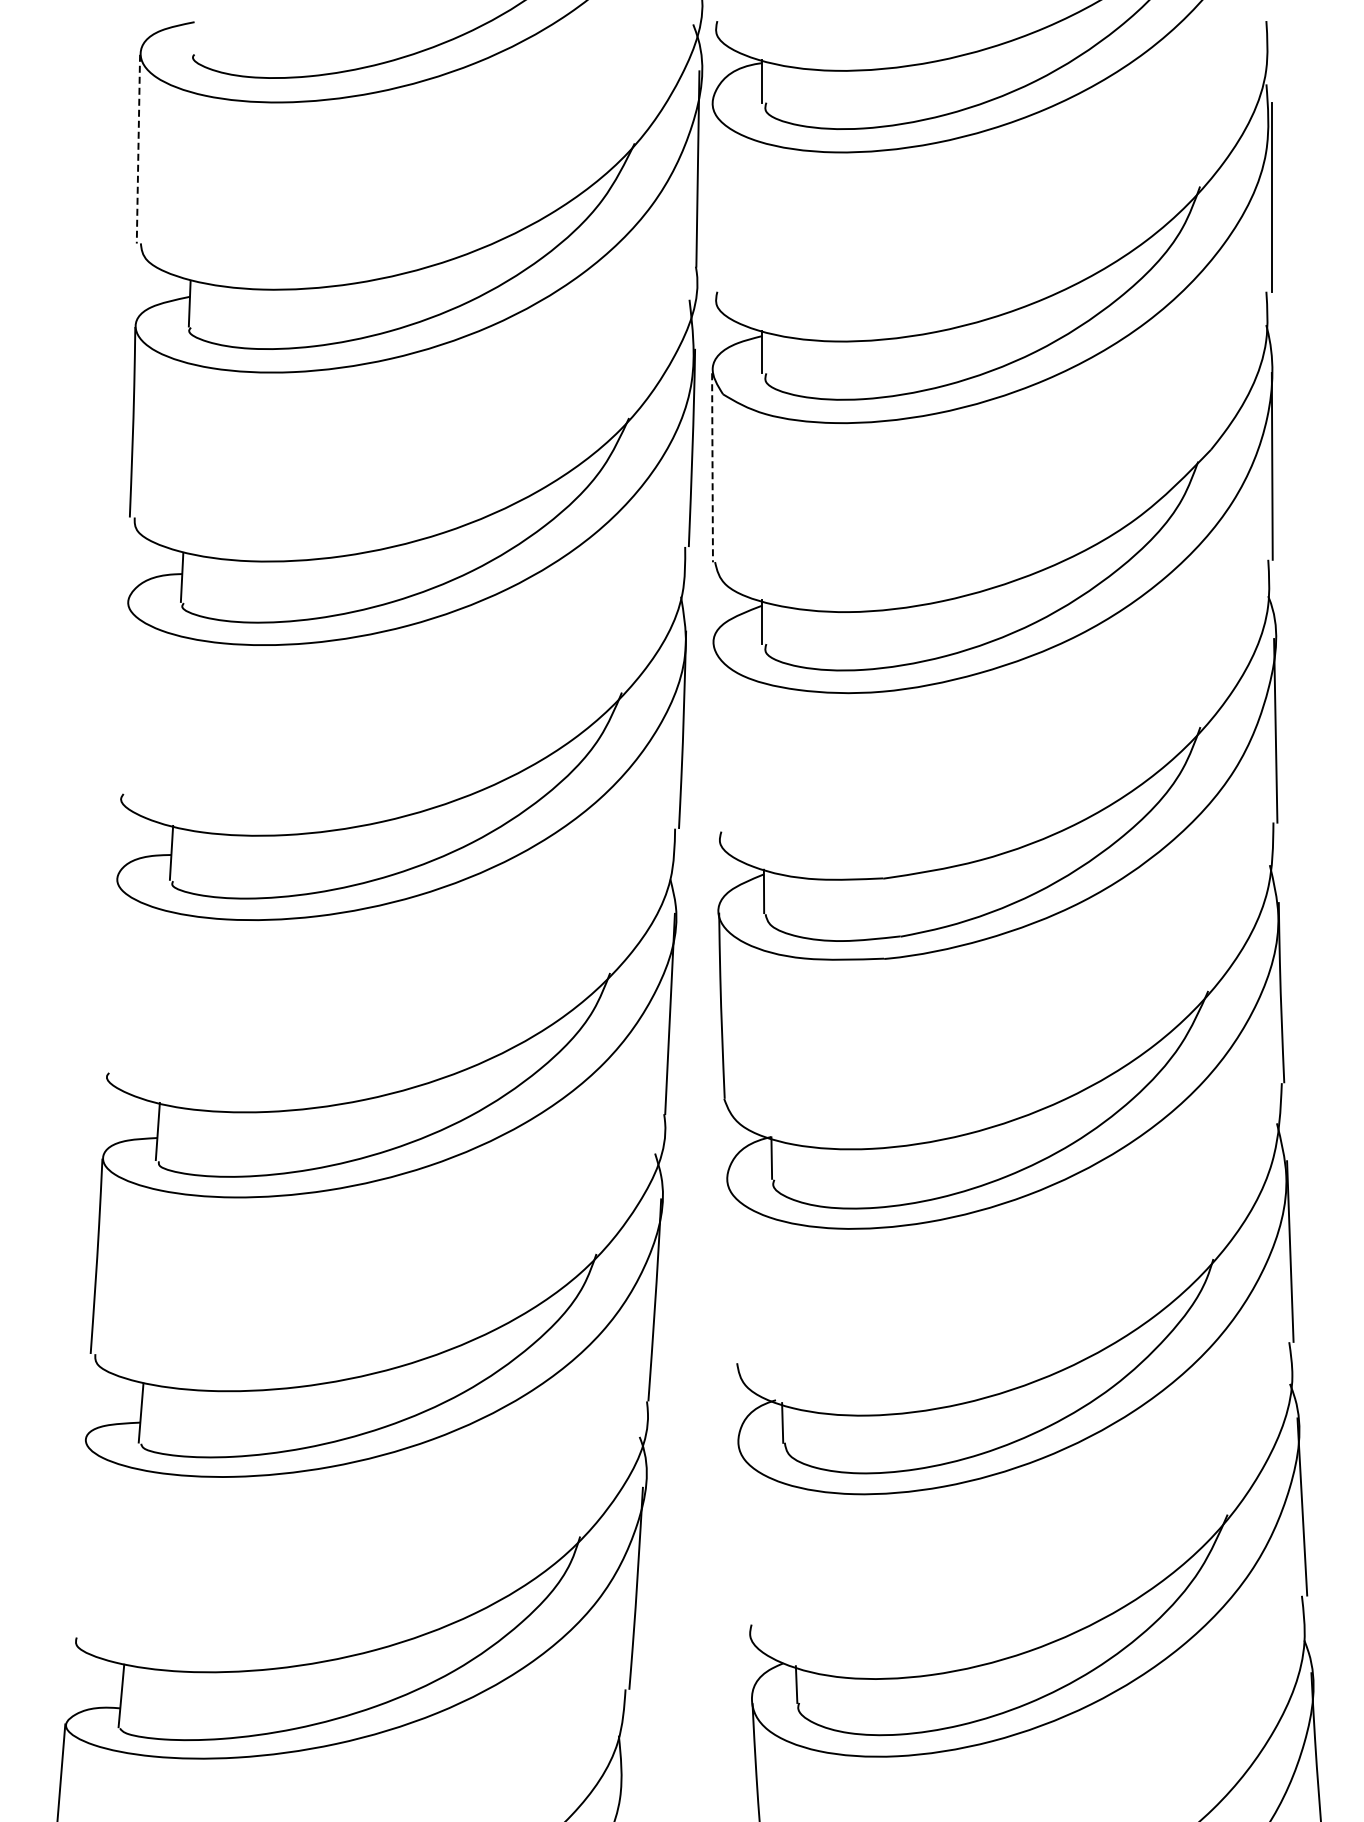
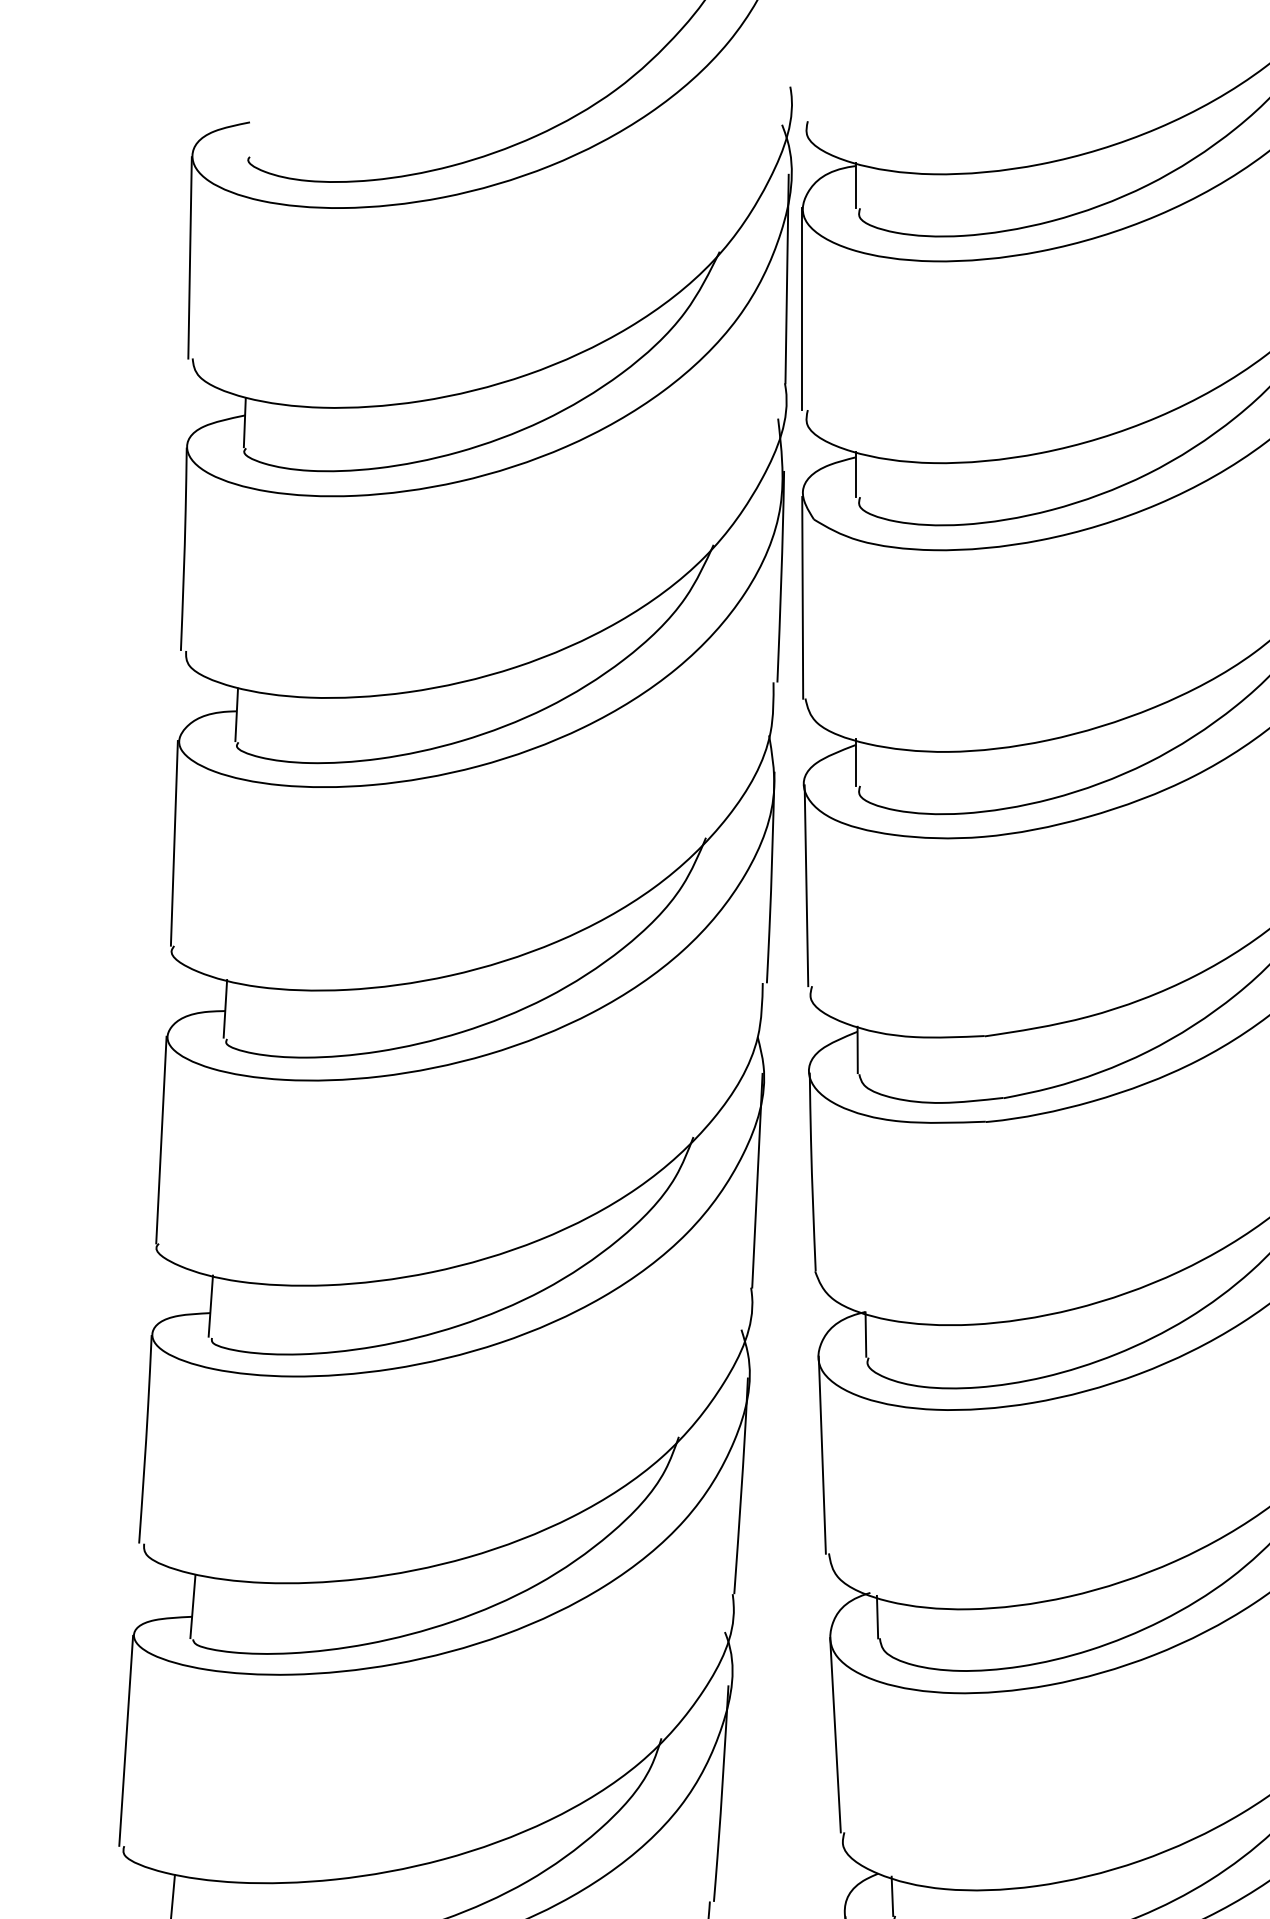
line: (138, 149) -> (190, 258), dashed -> solid
line: (712, 196) -> (802, 308), added
line: (712, 467) -> (802, 597), dashed -> solid
line: (123, 697) -> (174, 843), added
line: (715, 737) -> (805, 885), added
line: (111, 975) -> (161, 1139), added
line: (730, 1270) -> (821, 1454), added
line: (743, 1533) -> (835, 1735), added
line: (78, 1538) -> (126, 1740), added

